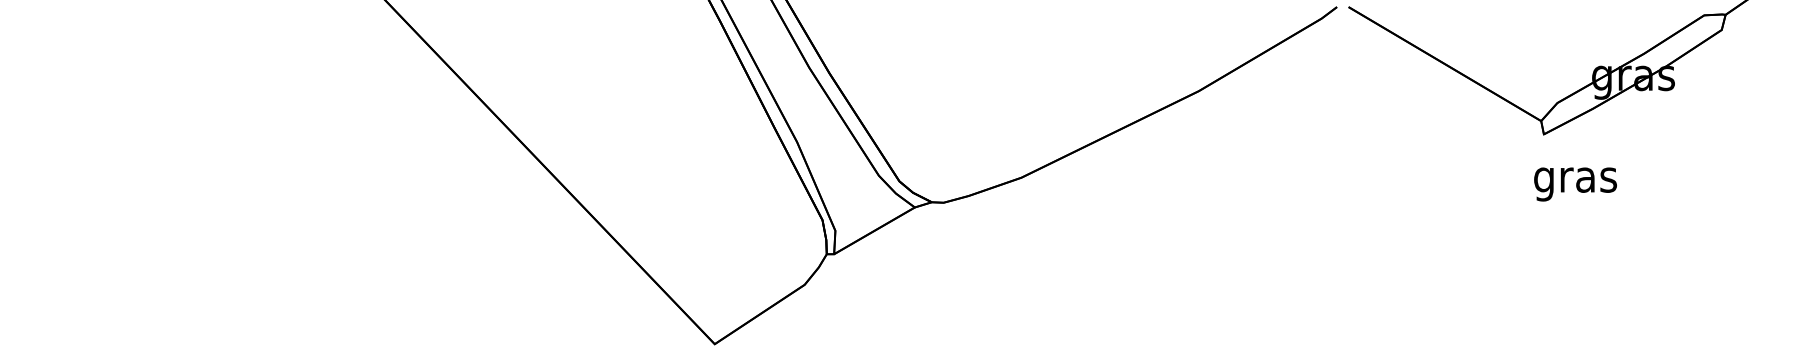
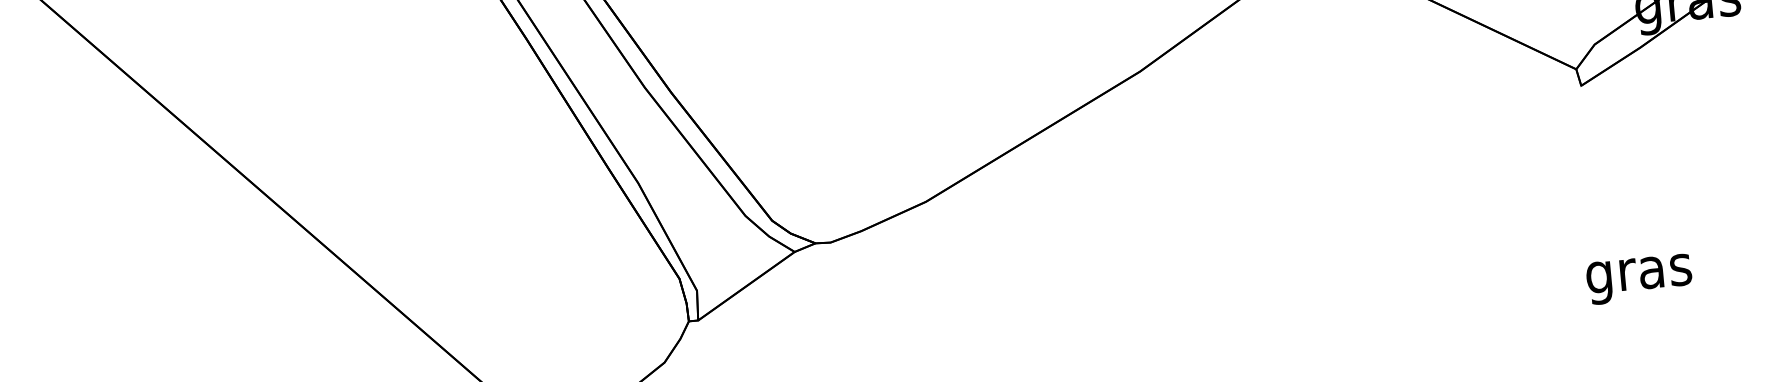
text: (1575, 184) -> (1639, 279), moved

